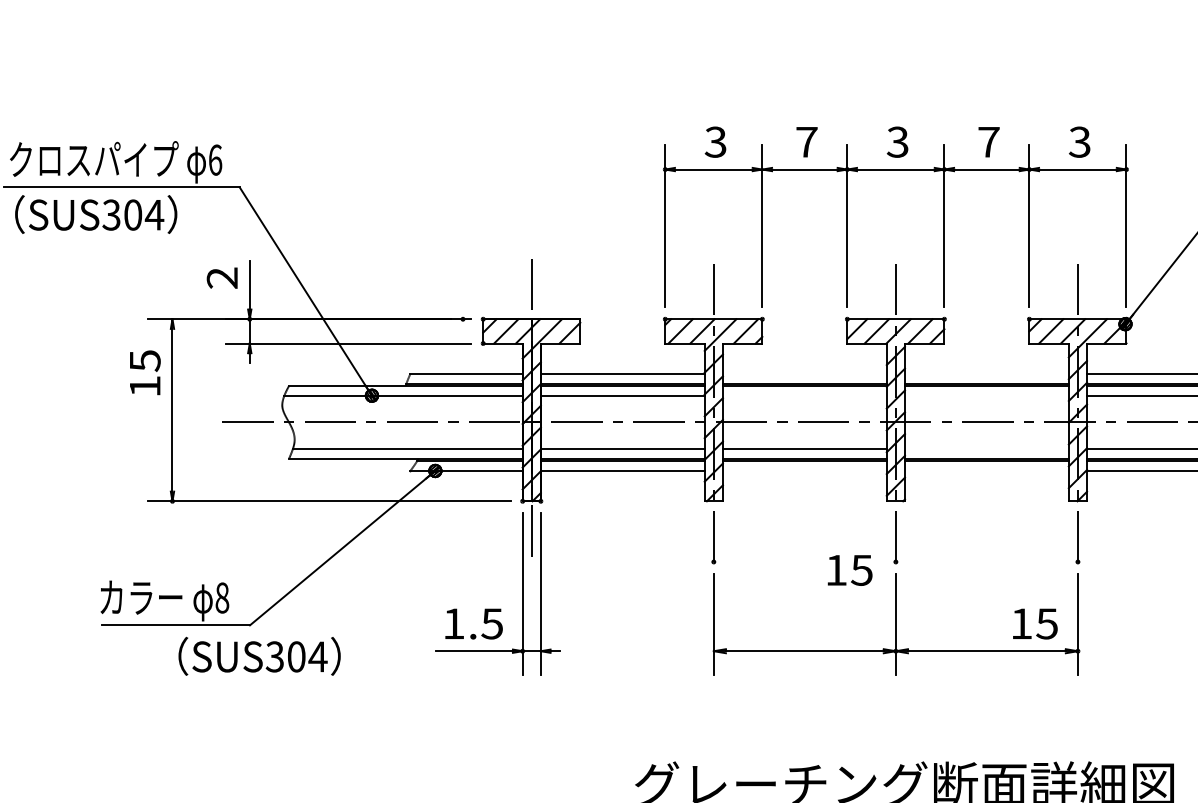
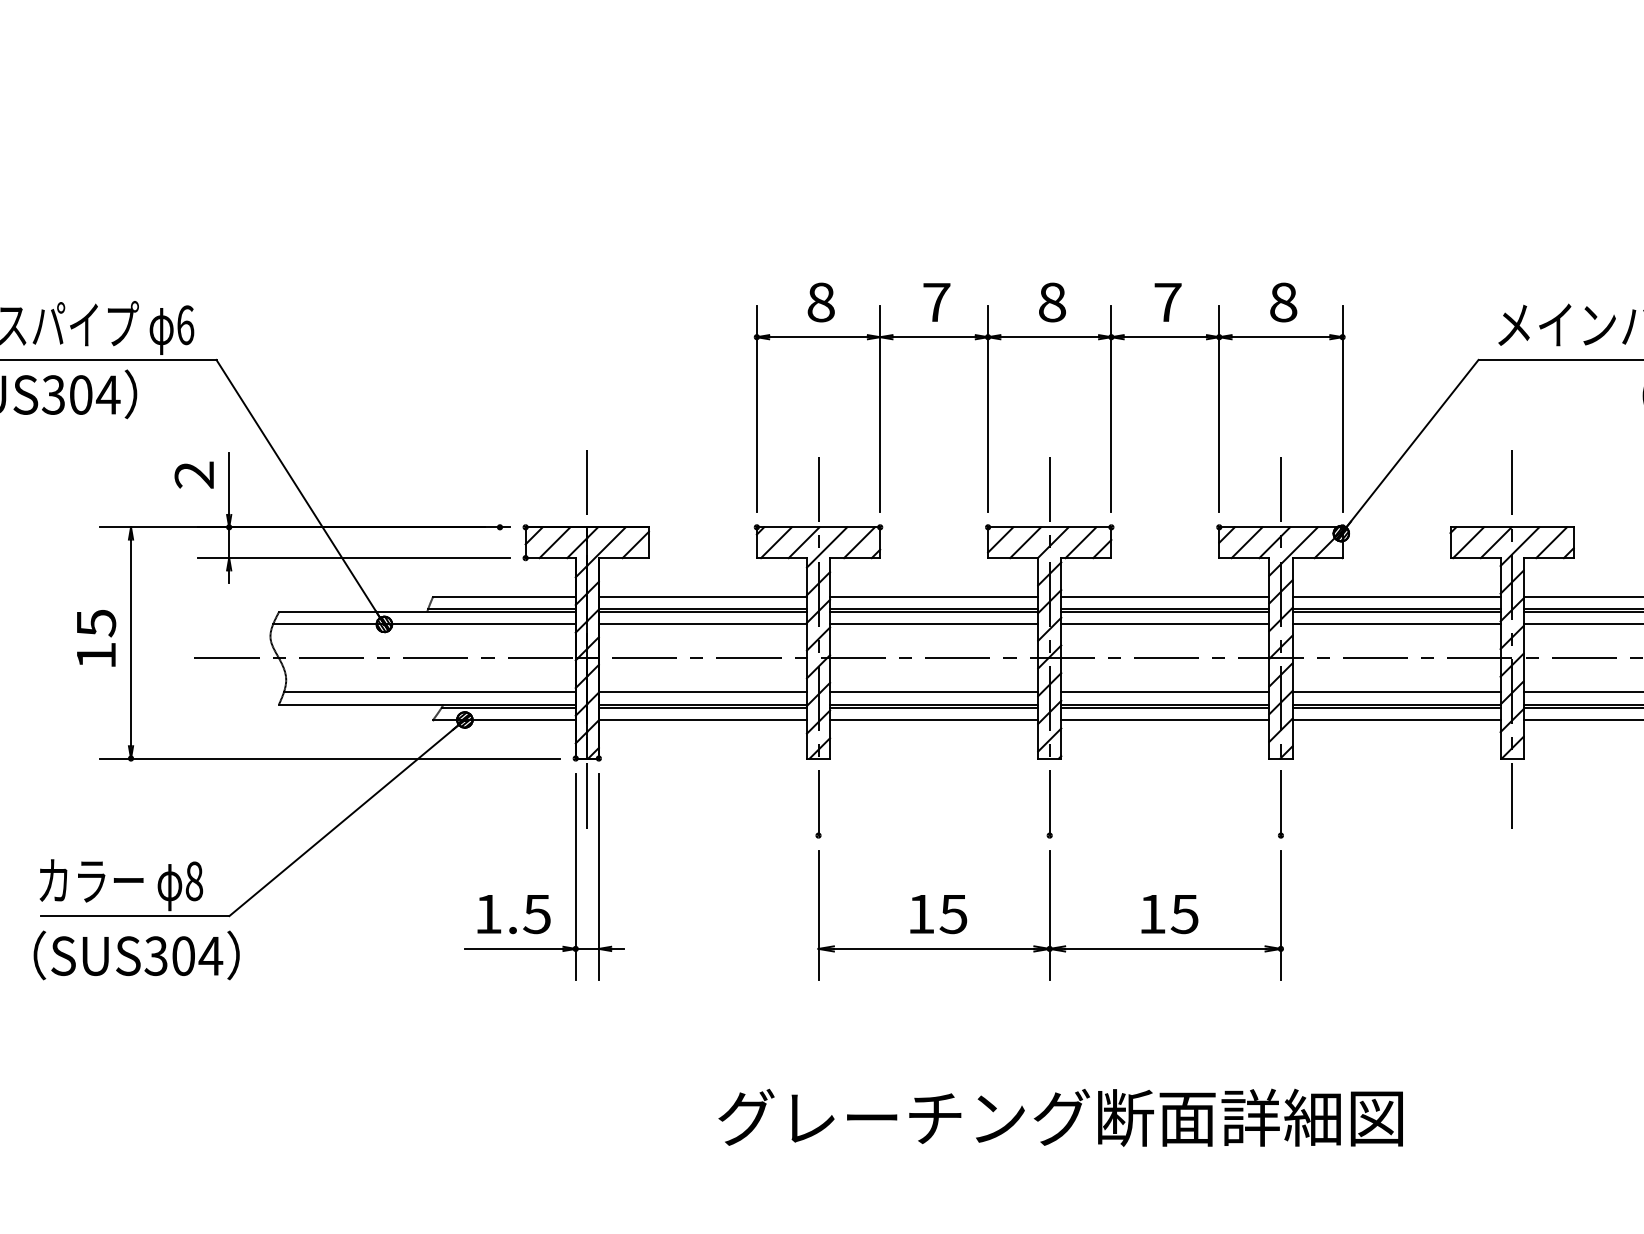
text: (715, 142) -> (820, 302), 3 -> 8
text: (898, 142) -> (1052, 302), 3 -> 8
text: (1079, 142) -> (1283, 302), 3 -> 8
text: (145, 372) -> (96, 638), moved
line: (805, 373) -> (934, 596), added
line: (987, 373) -> (1165, 596), added
line: (805, 395) -> (934, 624), added
line: (987, 395) -> (1165, 624), added
line: (987, 449) -> (1165, 692), added
line: (805, 470) -> (934, 719), added
line: (987, 470) -> (1165, 719), added
text: (850, 570) -> (938, 914), moved
text: (1035, 624) -> (1169, 914), moved
text: (259, 656) -> (136, 955), moved

